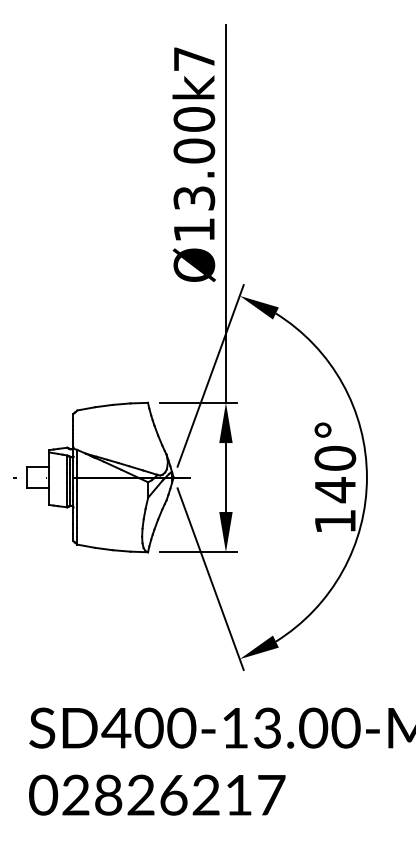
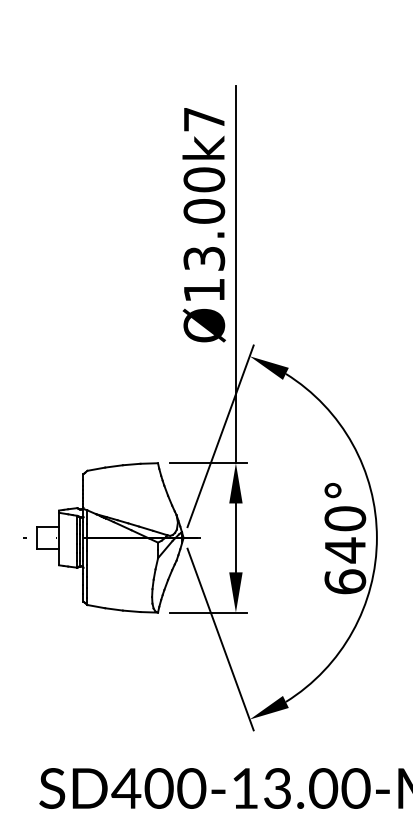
text: (335, 520) -> (345, 580), 140° -> 640°

